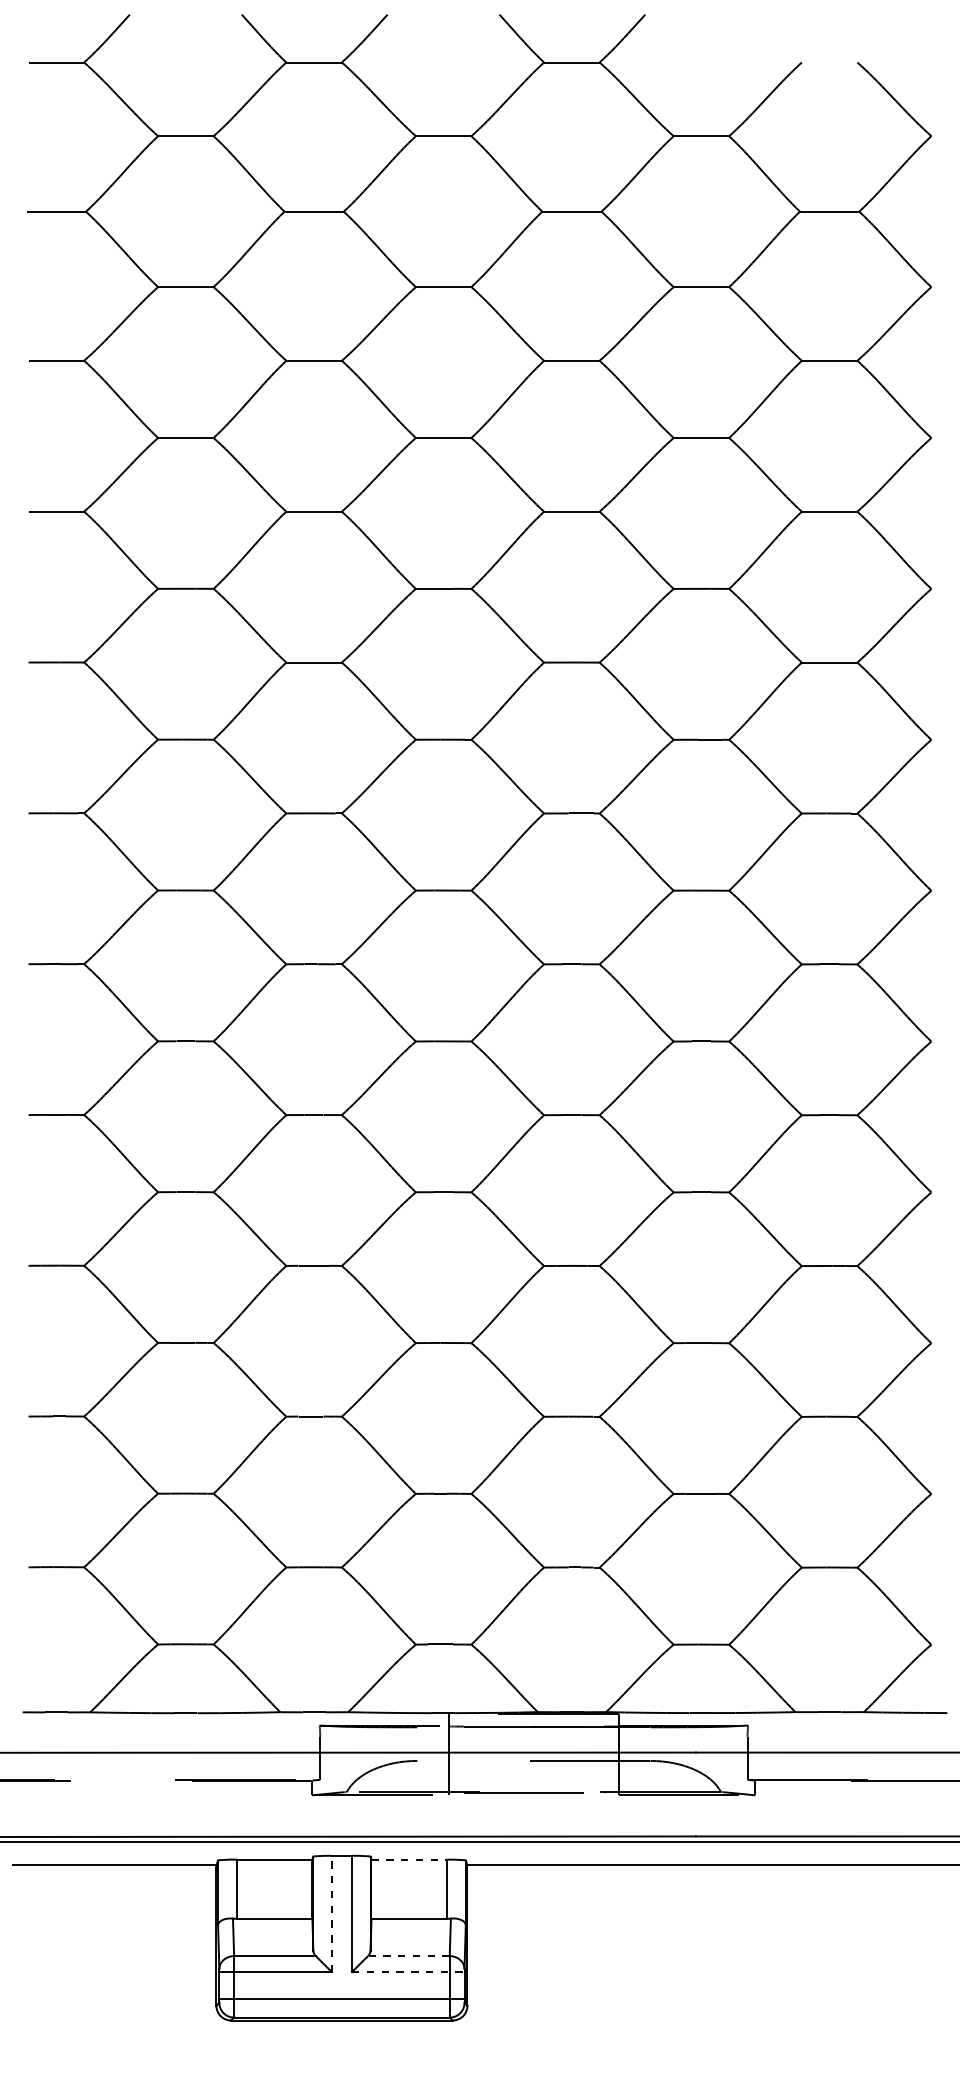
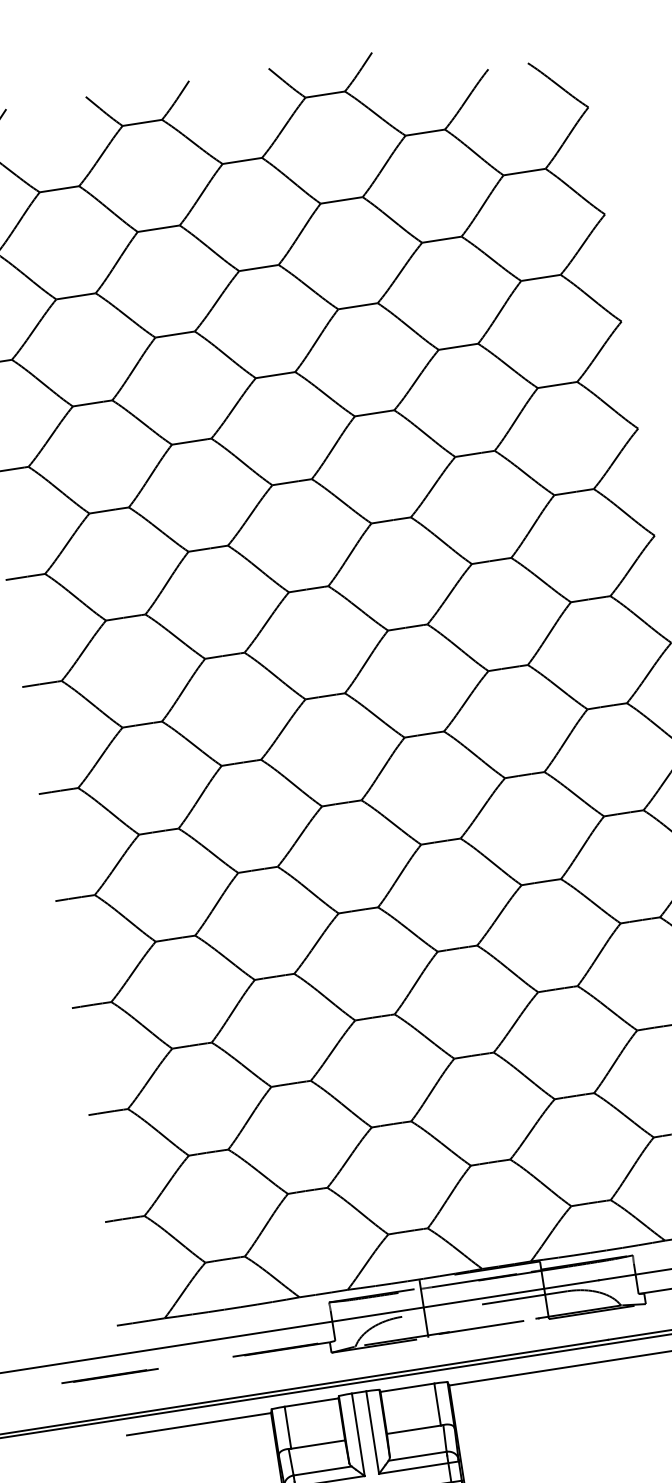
line: (409, 1859) -> (407, 1387), dashed -> solid
line: (331, 1913) -> (358, 1434), dashed -> solid
line: (408, 1956) -> (417, 1456), dashed -> solid
line: (408, 1972) -> (419, 1467), dashed -> solid

